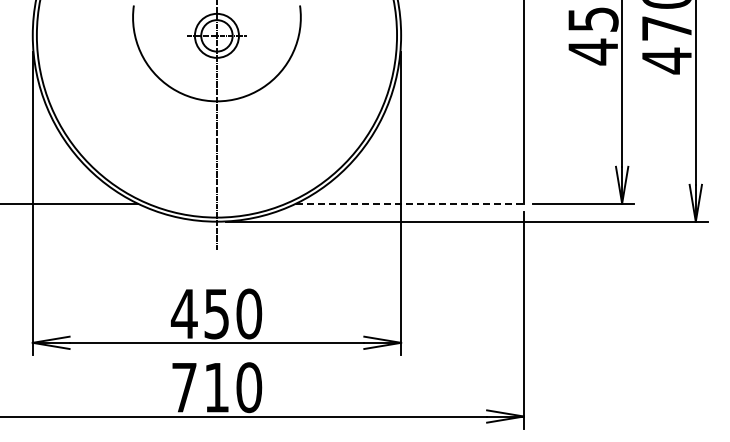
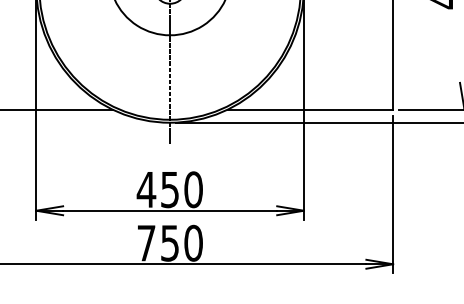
line: (409, 203) -> (310, 109), dashed -> solid
text: (216, 388) -> (169, 243), 710 -> 750

